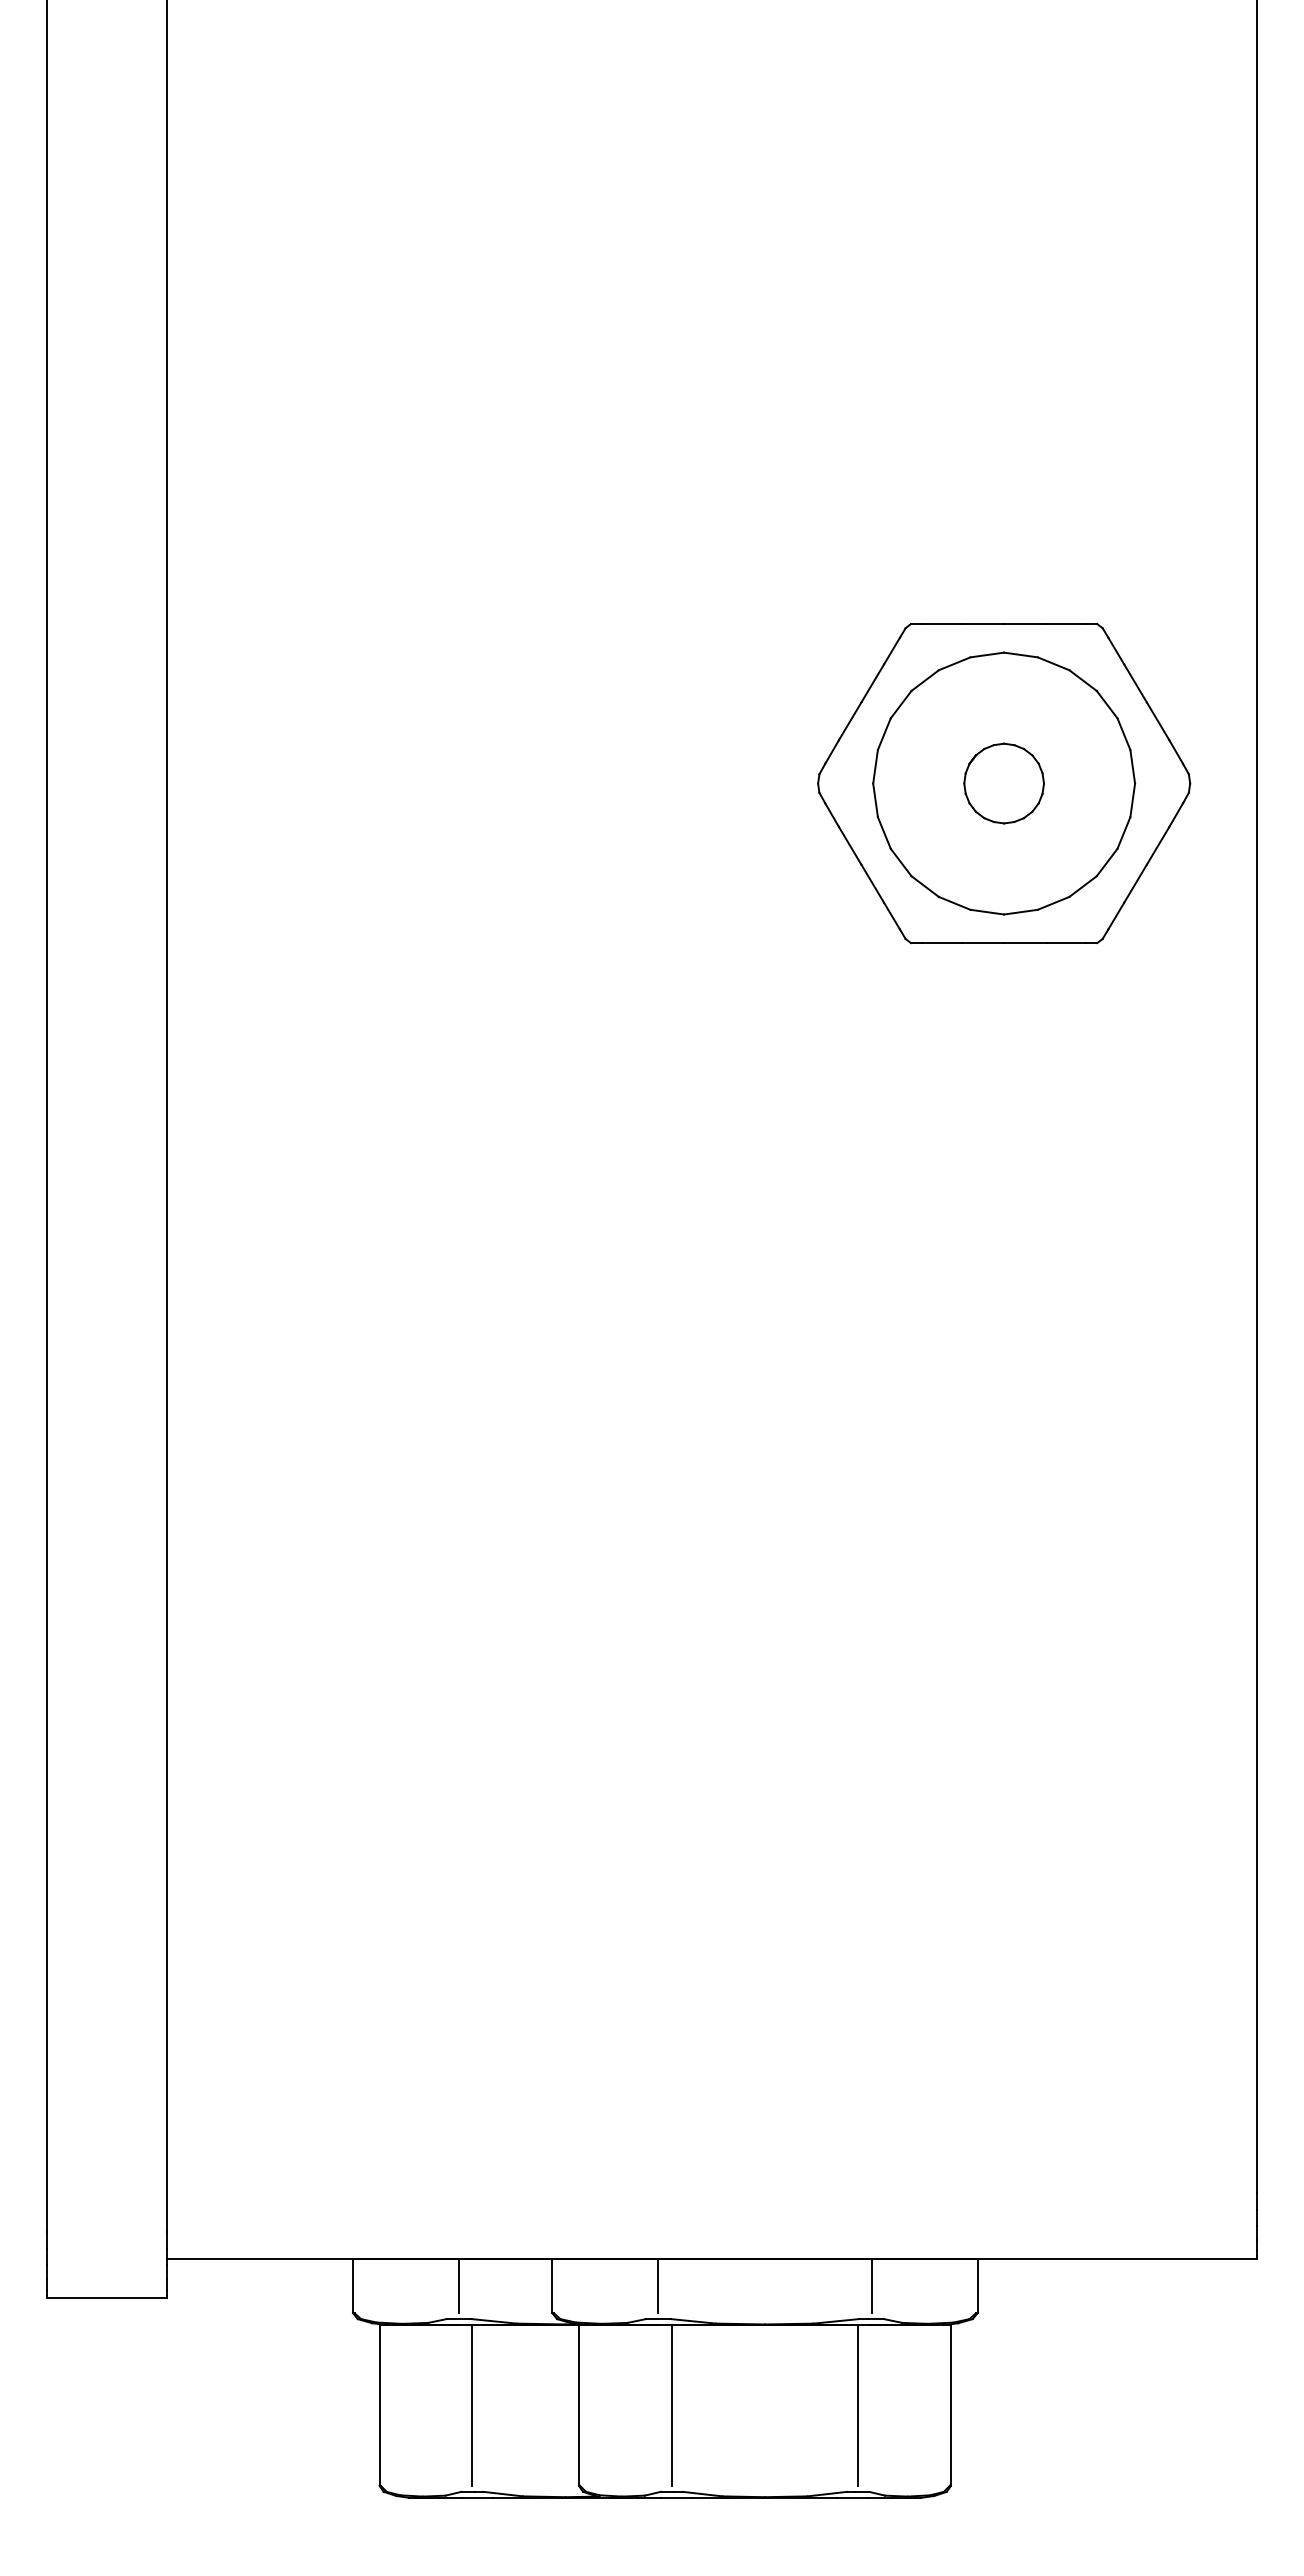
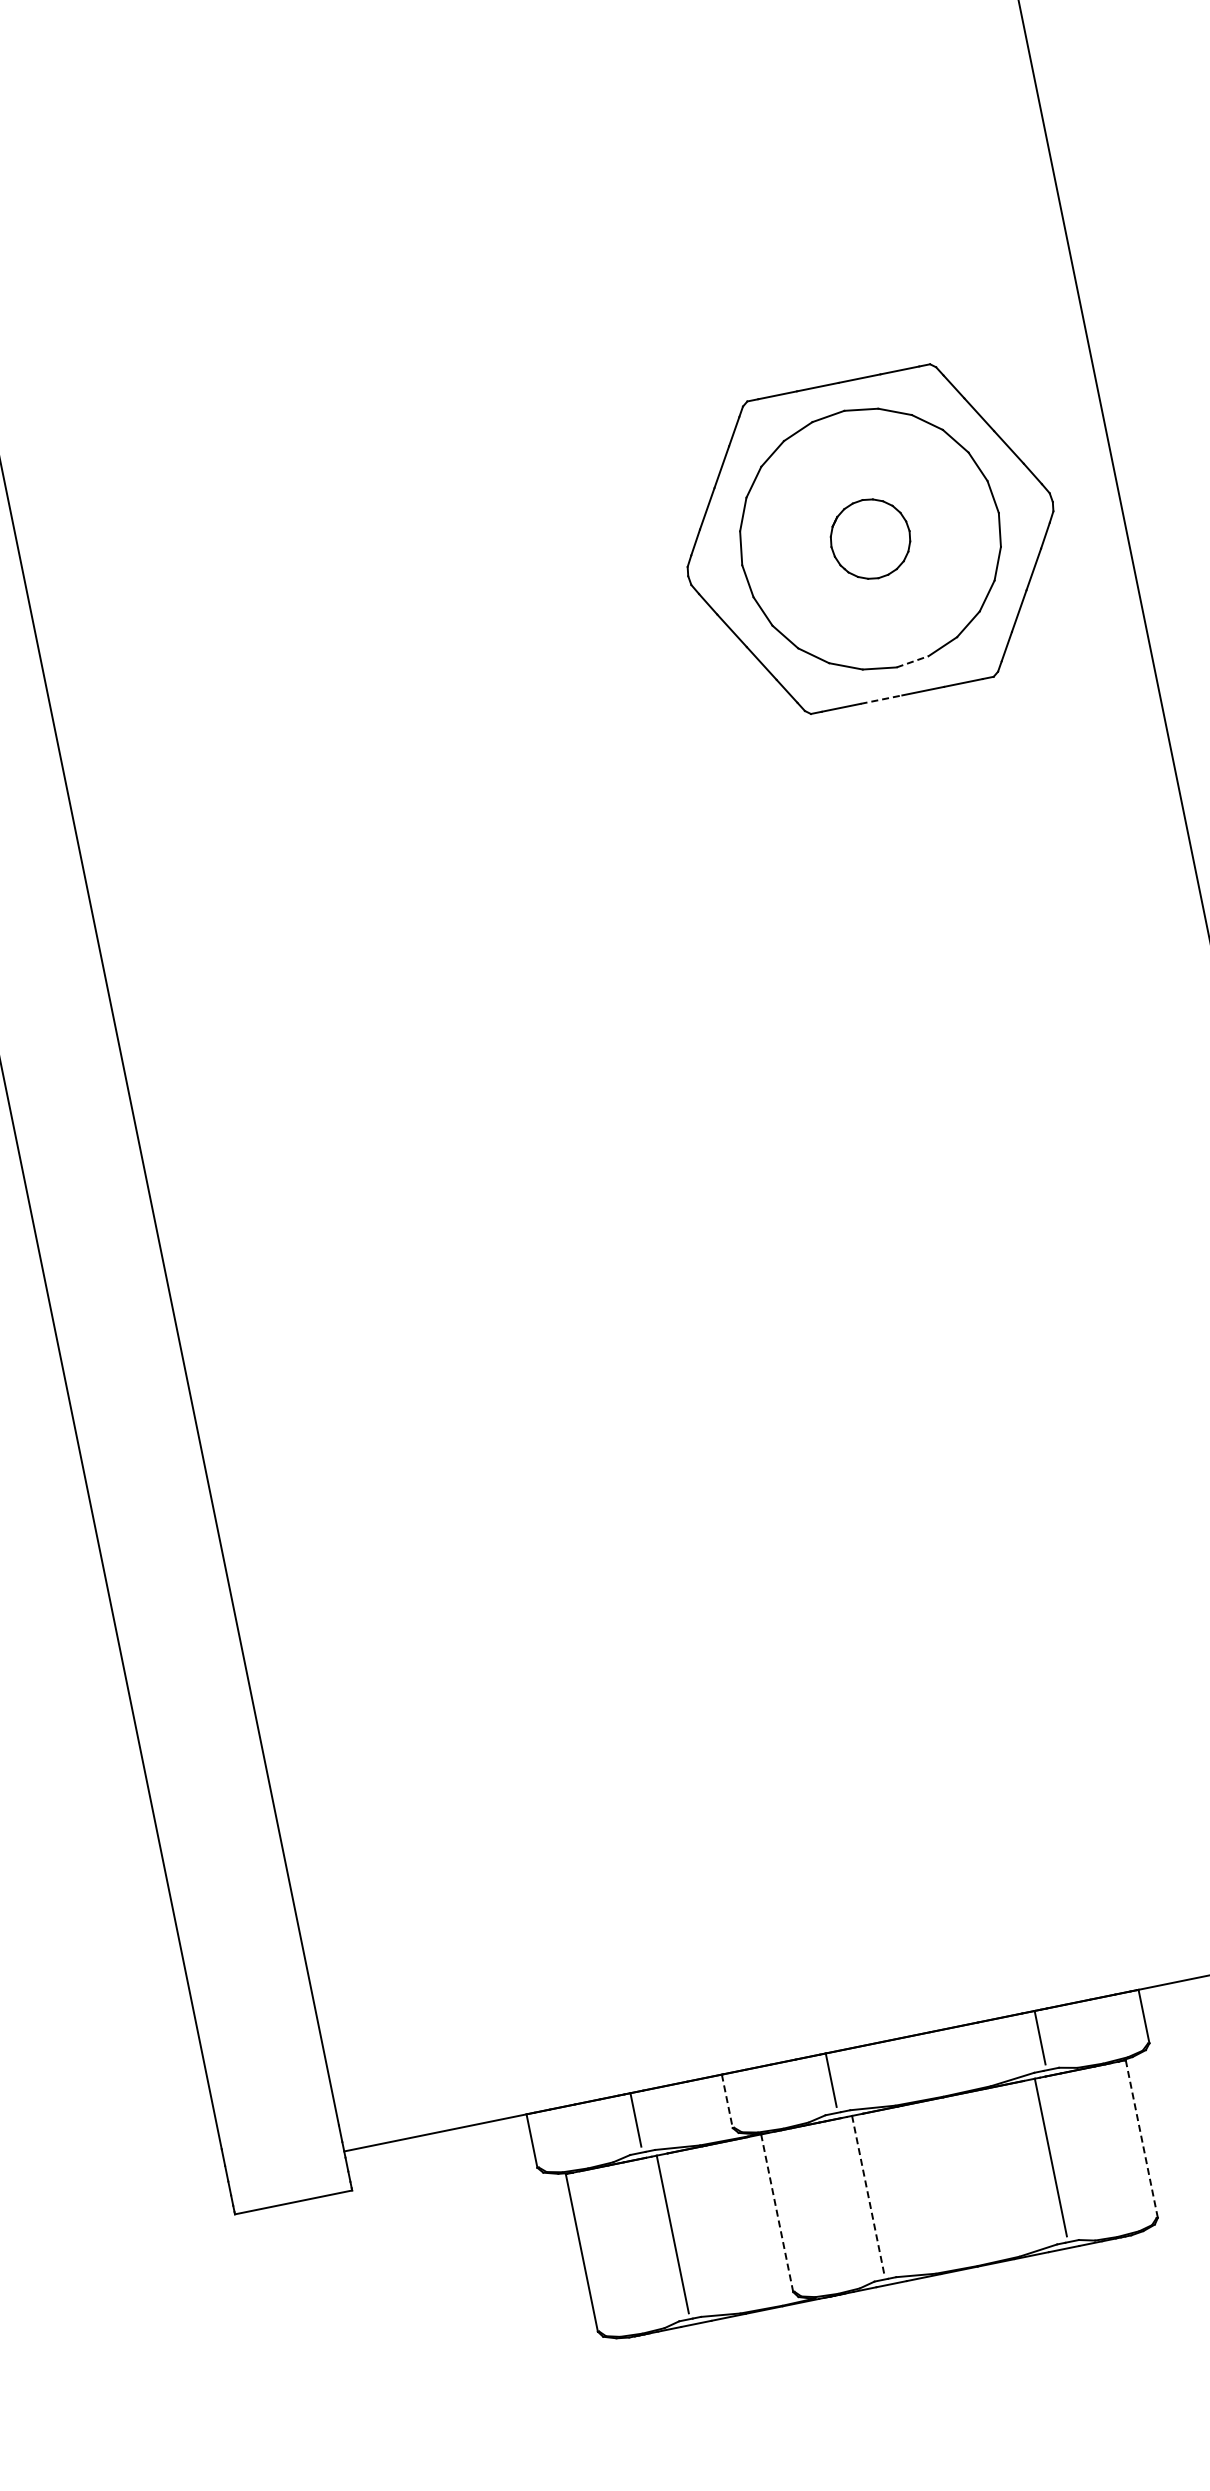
line: (1020, 912) -> (912, 662), solid -> dashed
line: (983, 943) -> (882, 699), solid -> dashed
line: (552, 2286) -> (727, 2101), solid -> dashed
line: (578, 2404) -> (776, 2212), solid -> dashed
line: (671, 2404) -> (867, 2193), solid -> dashed
line: (950, 2405) -> (1141, 2139), solid -> dashed

